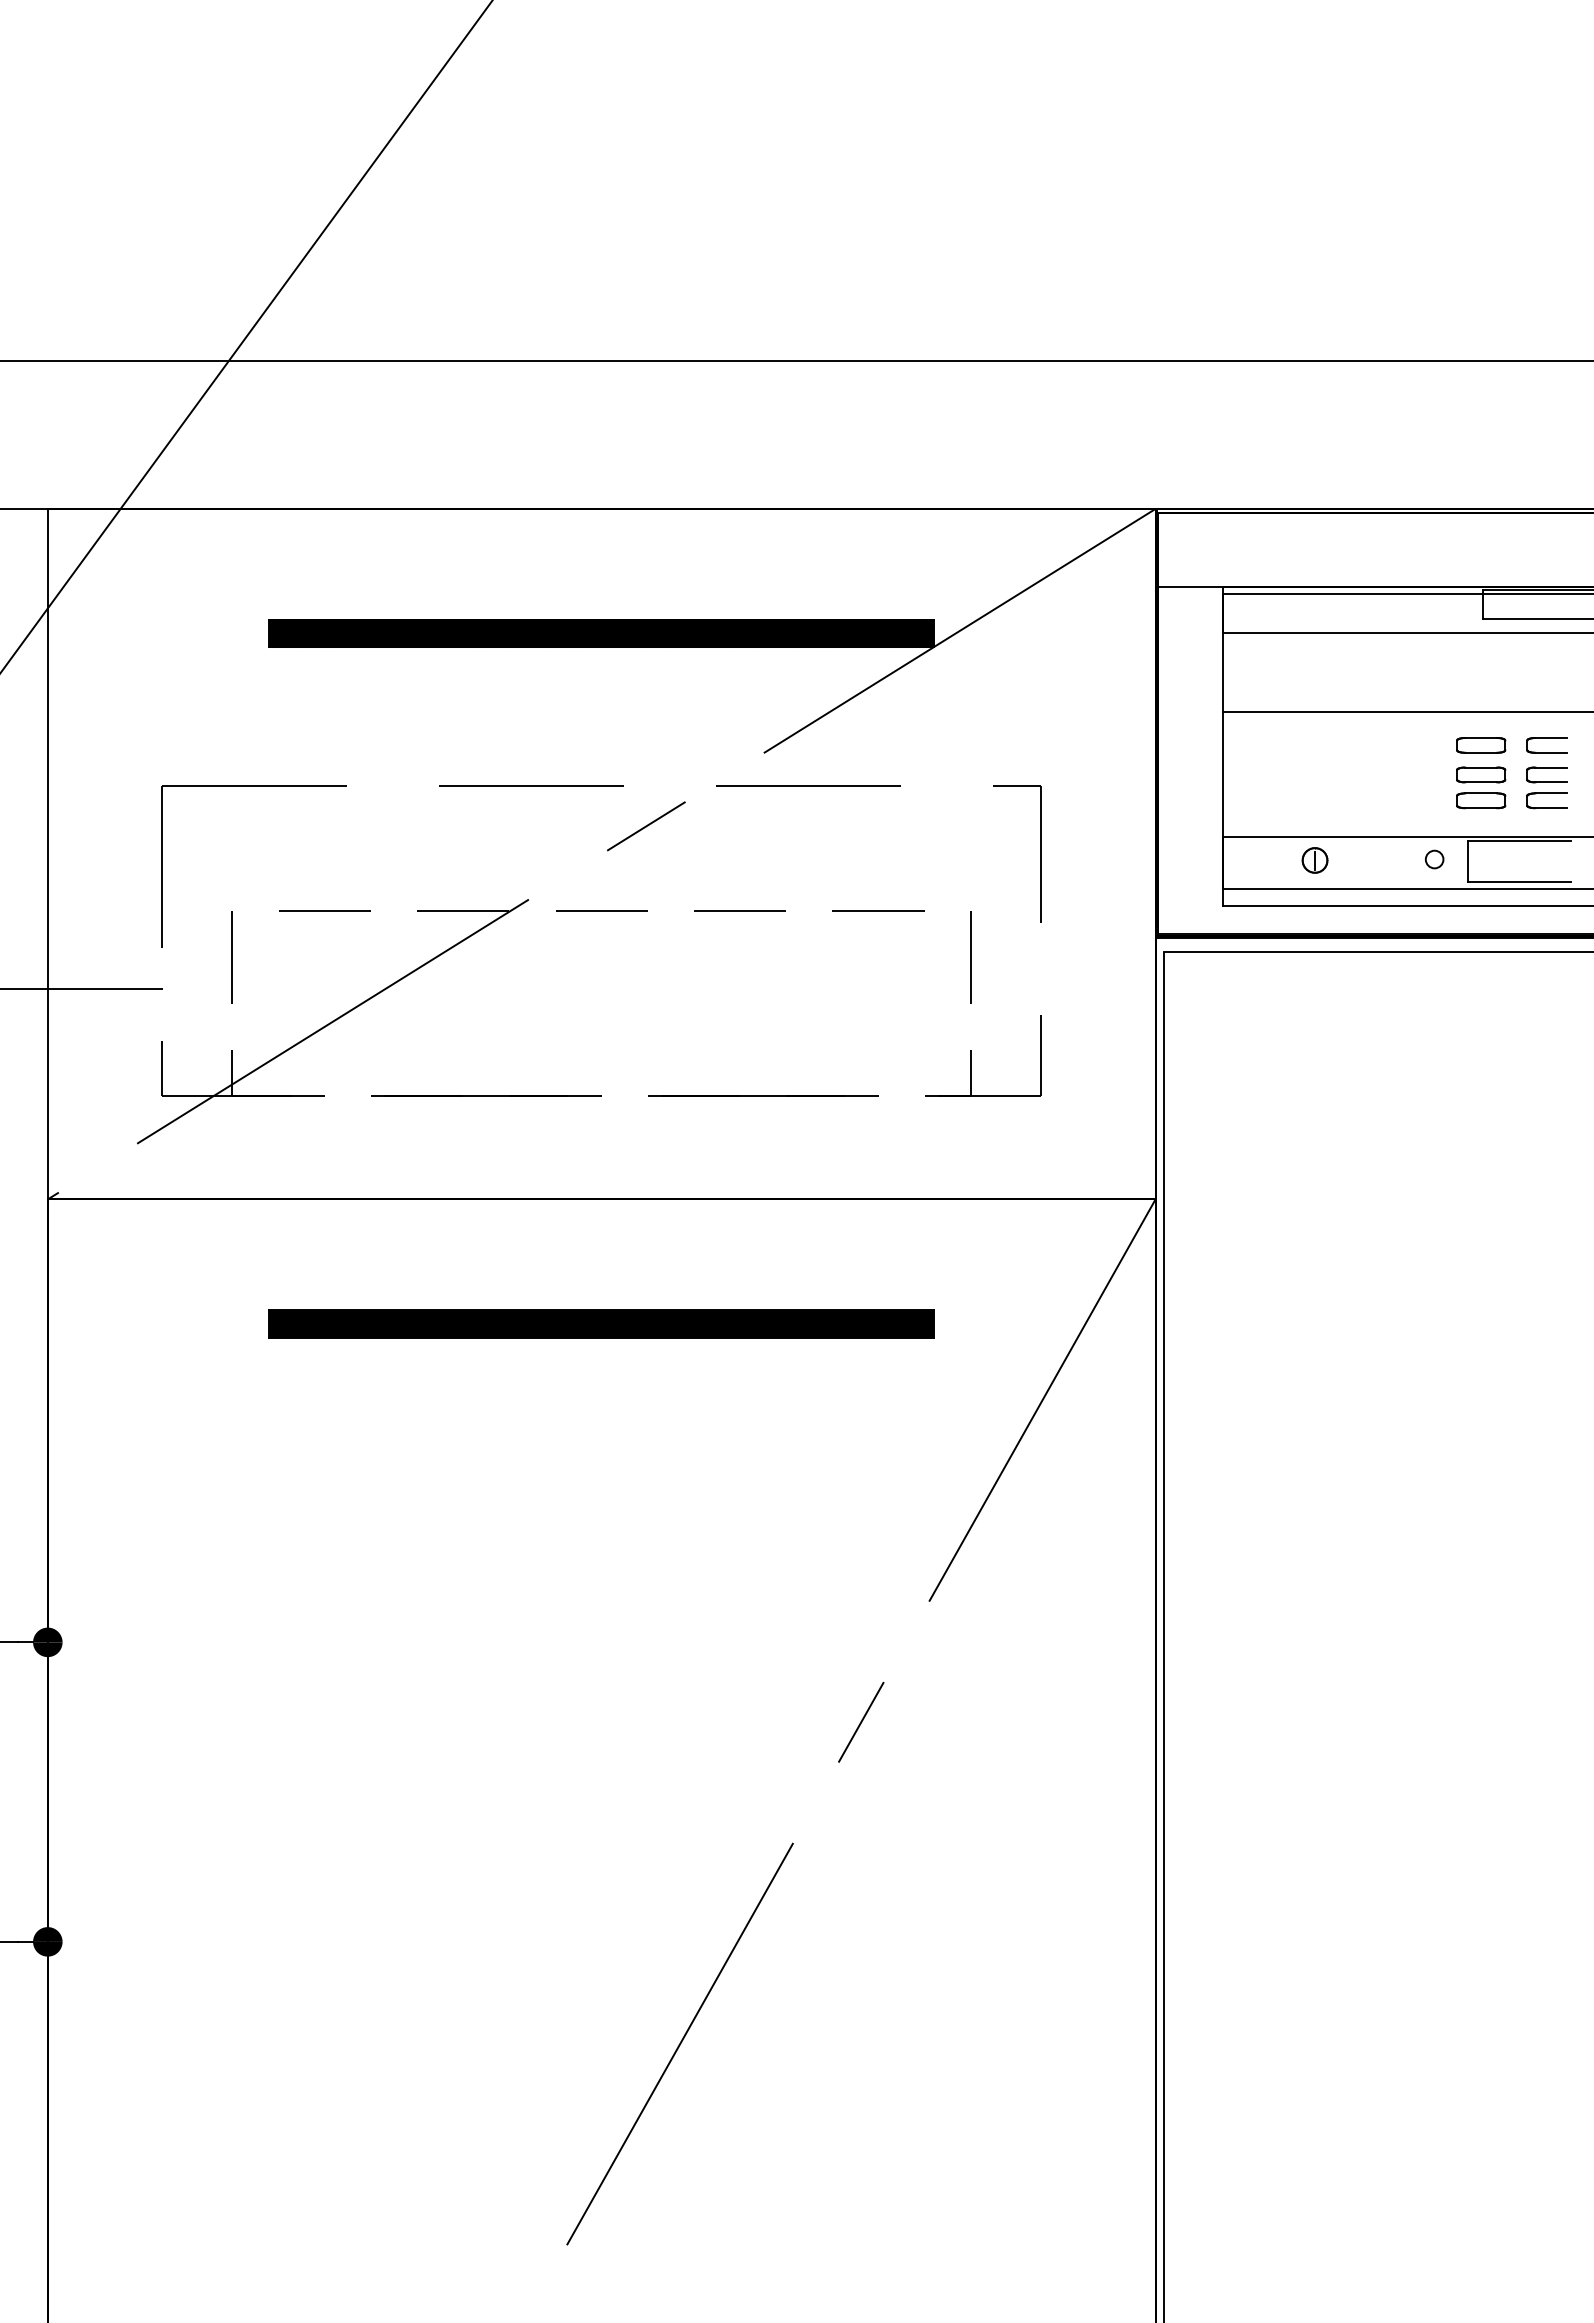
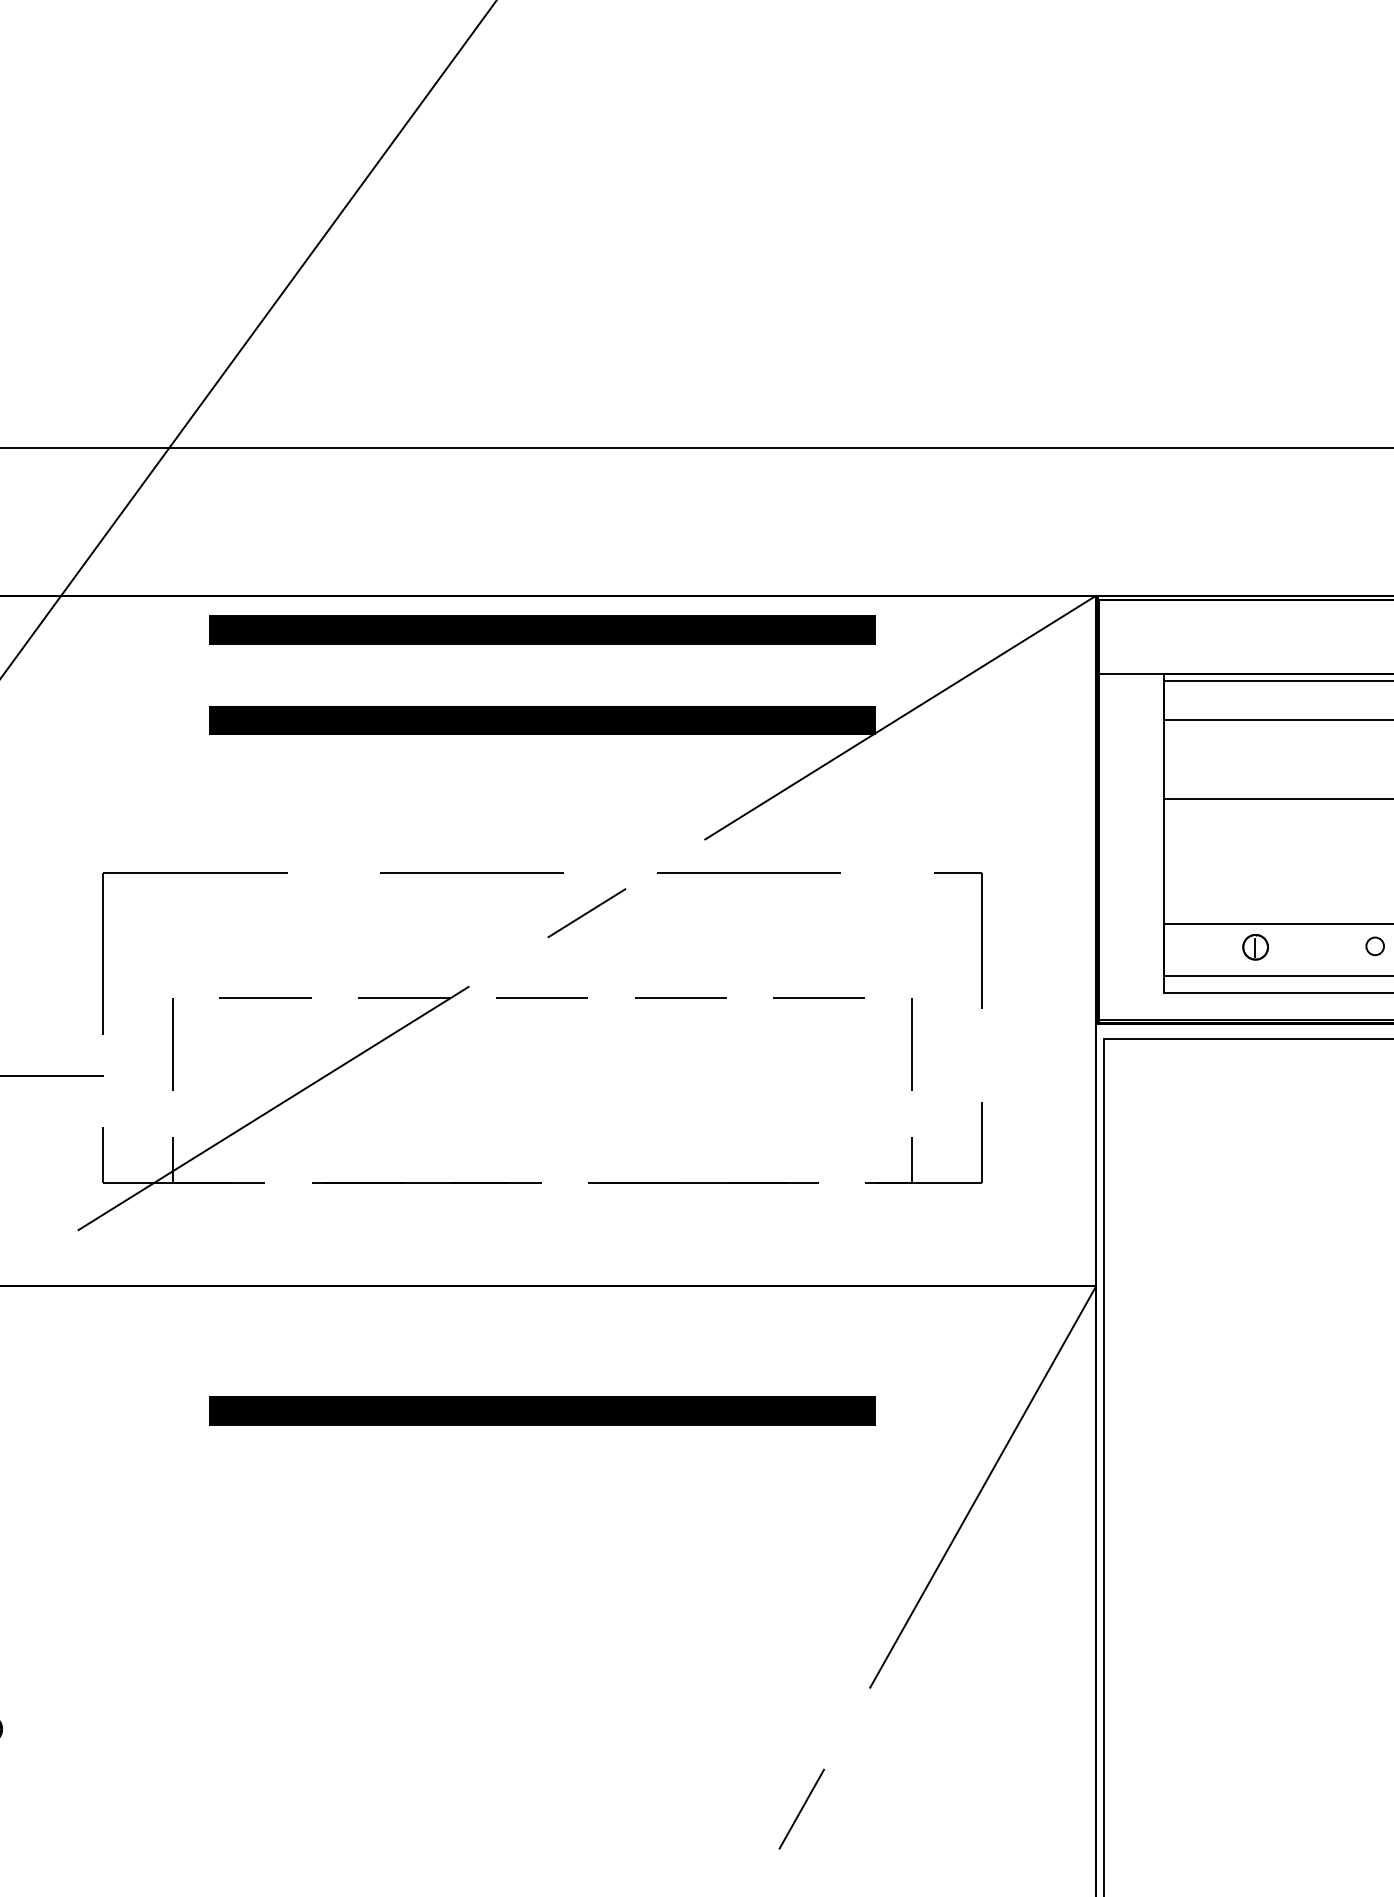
part: (601, 542) -> (542, 629), added

